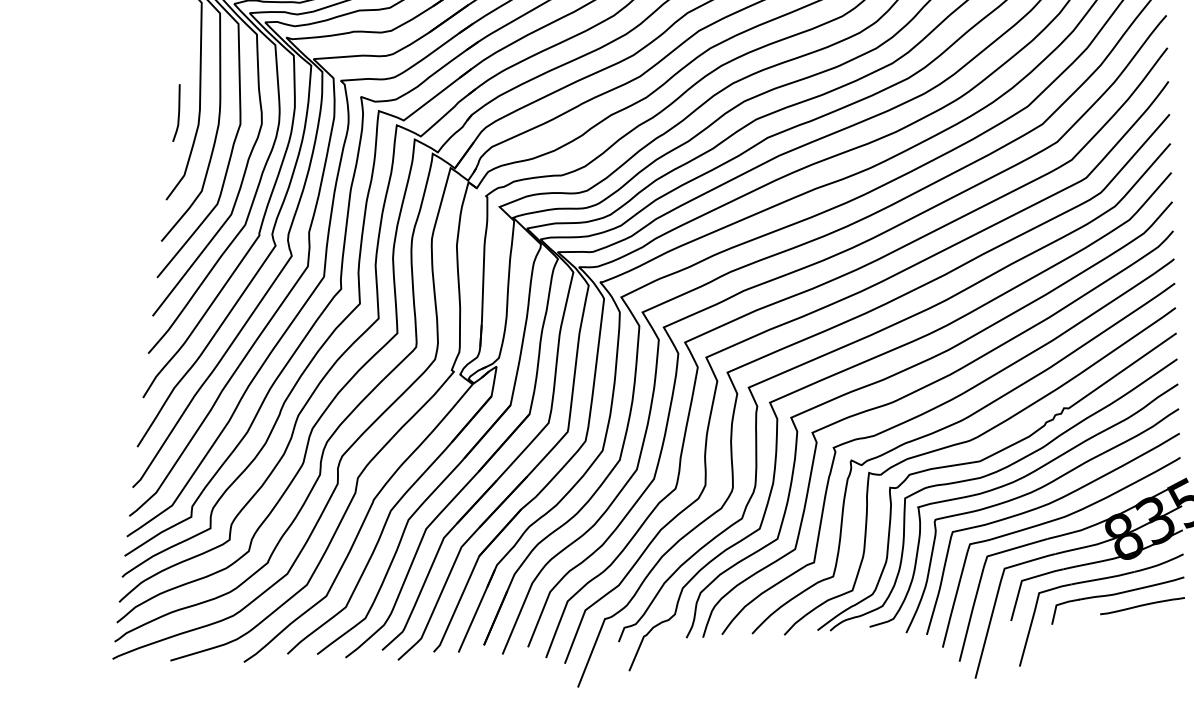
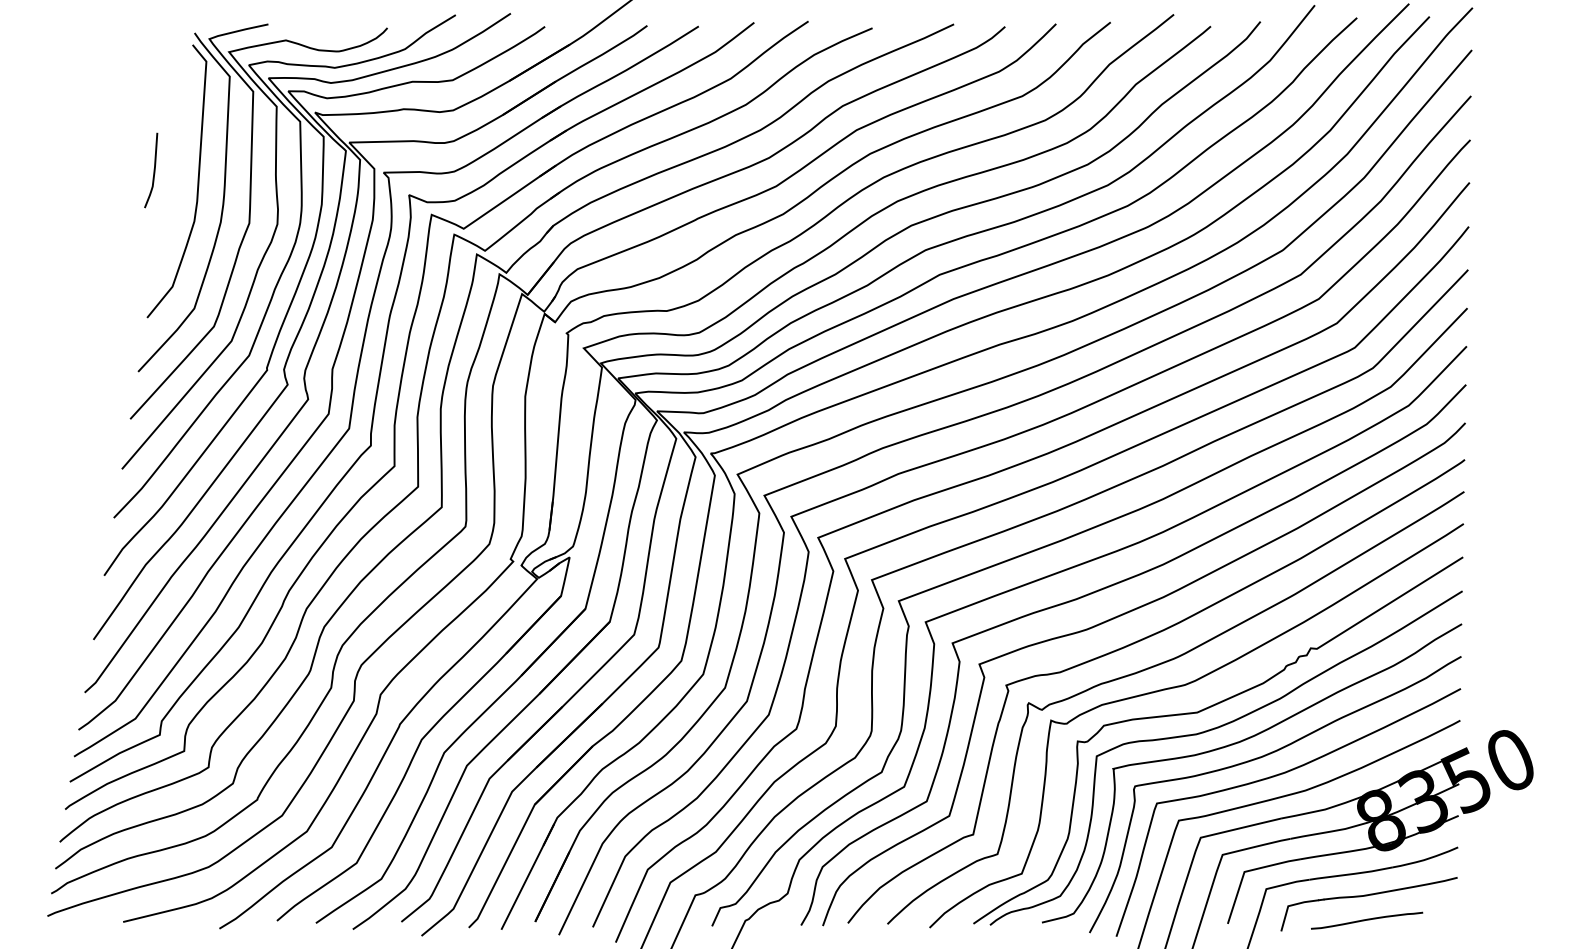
curve: (178, 112) -> (153, 170), moved
curve: (1142, 605) -> (1367, 920), moved

